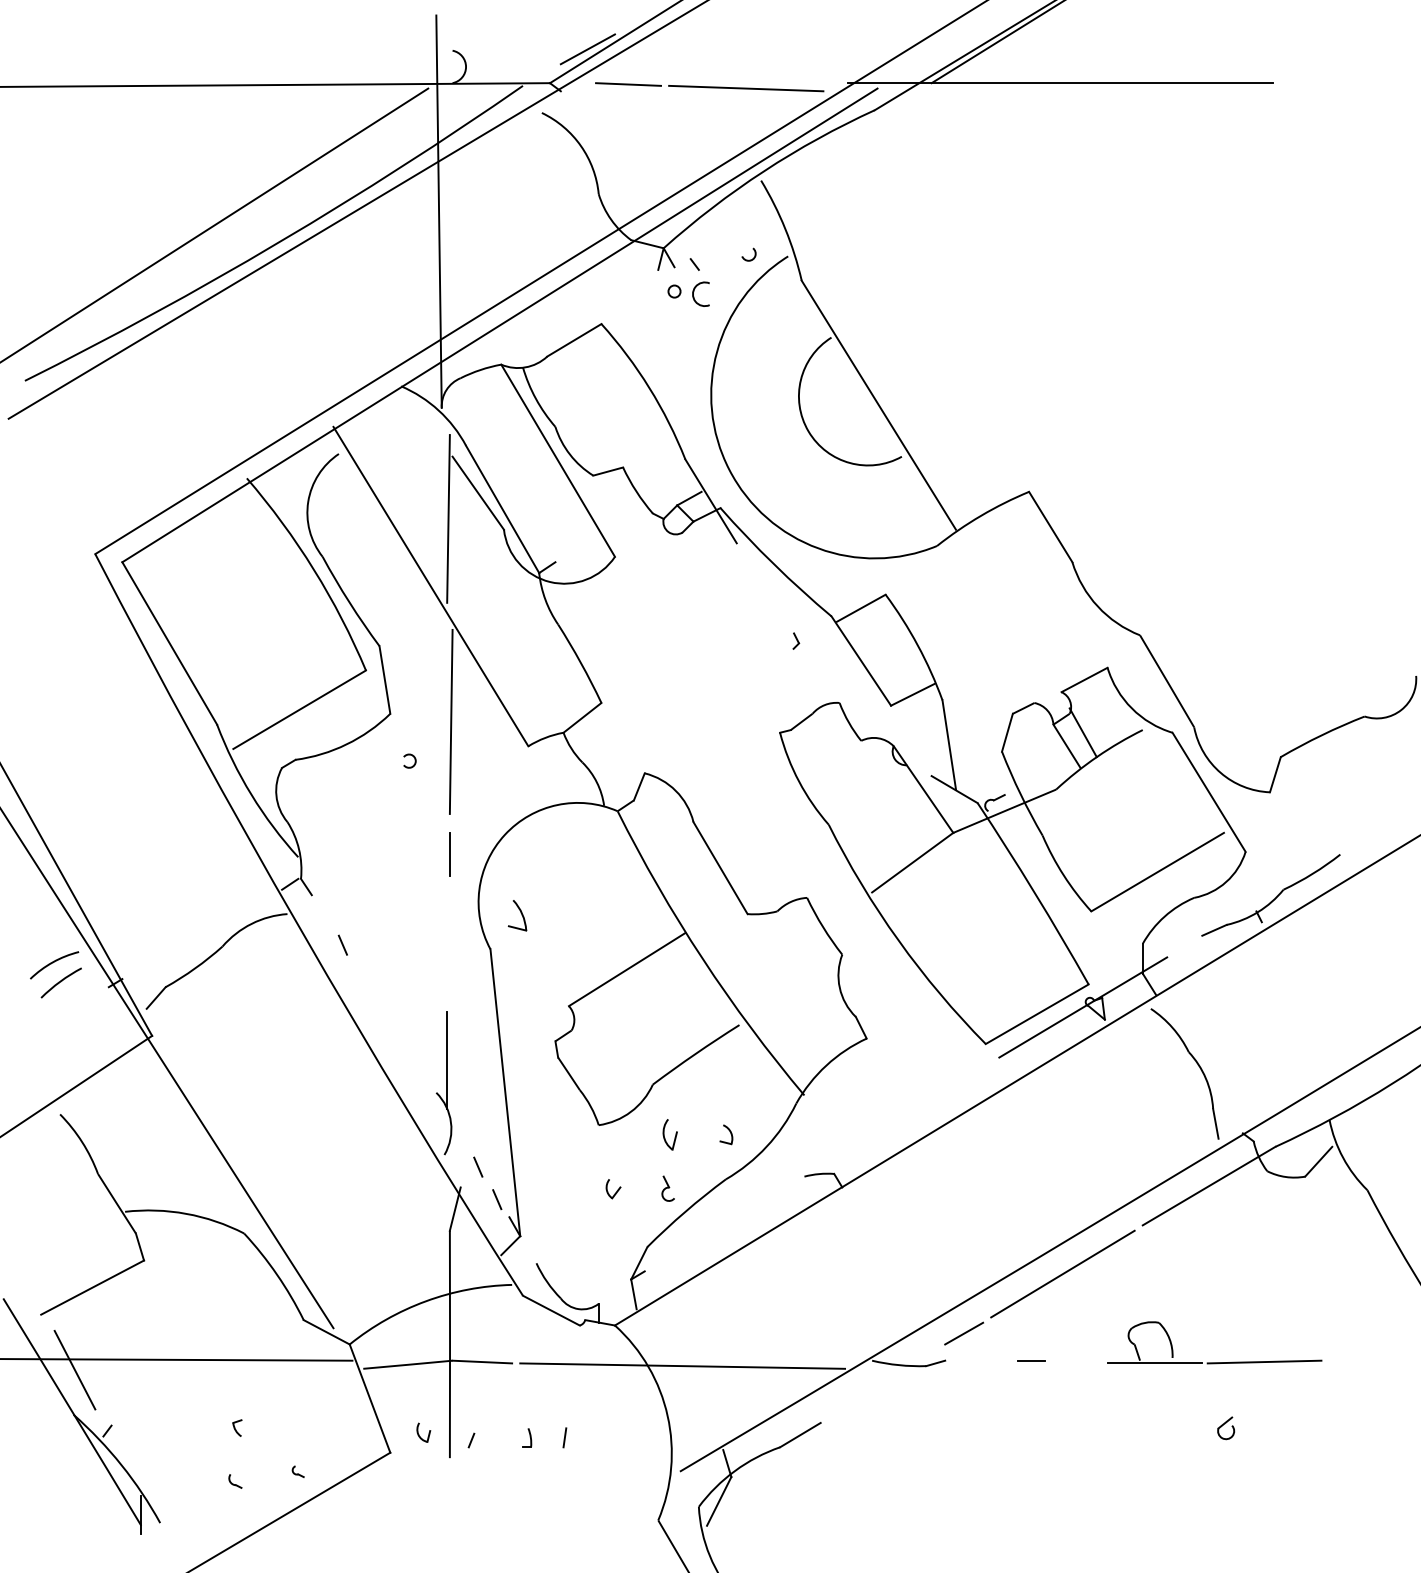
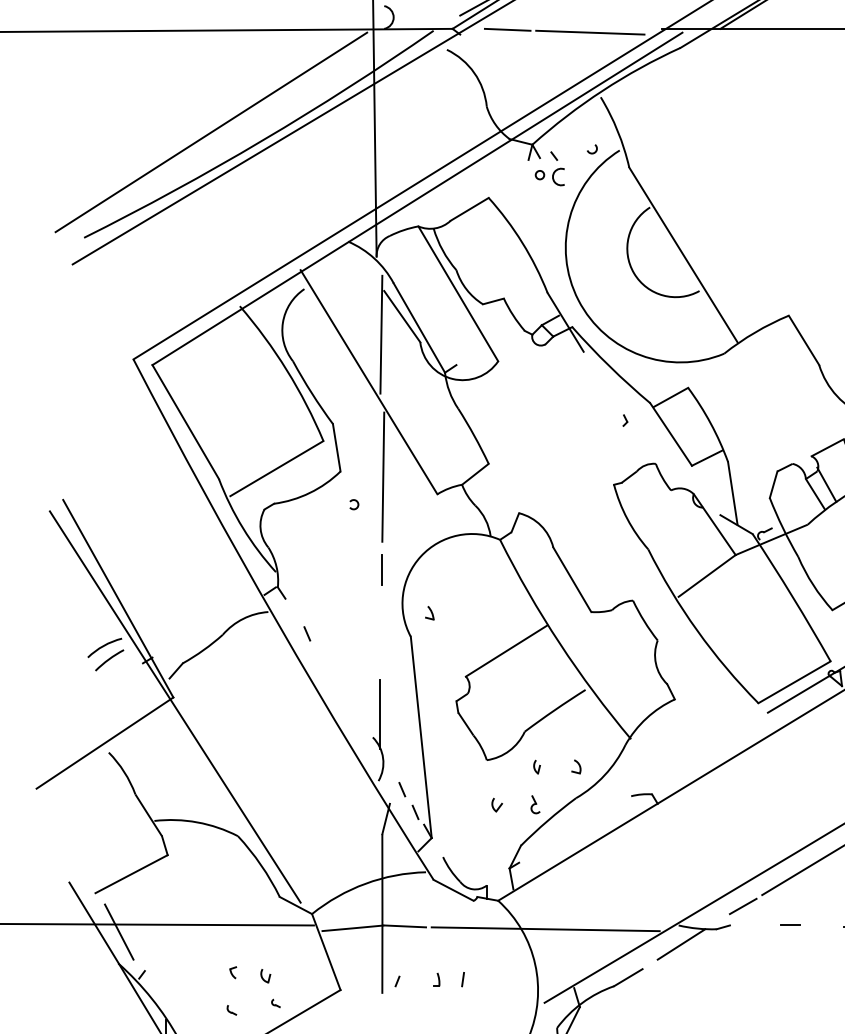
part: (517, 915) -> (429, 613), size x0.62
part: (670, 1134) -> (537, 766), size x0.62
line: (876, 1387) -> (681, 944), added
part: (423, 1432) -> (265, 975), moved

